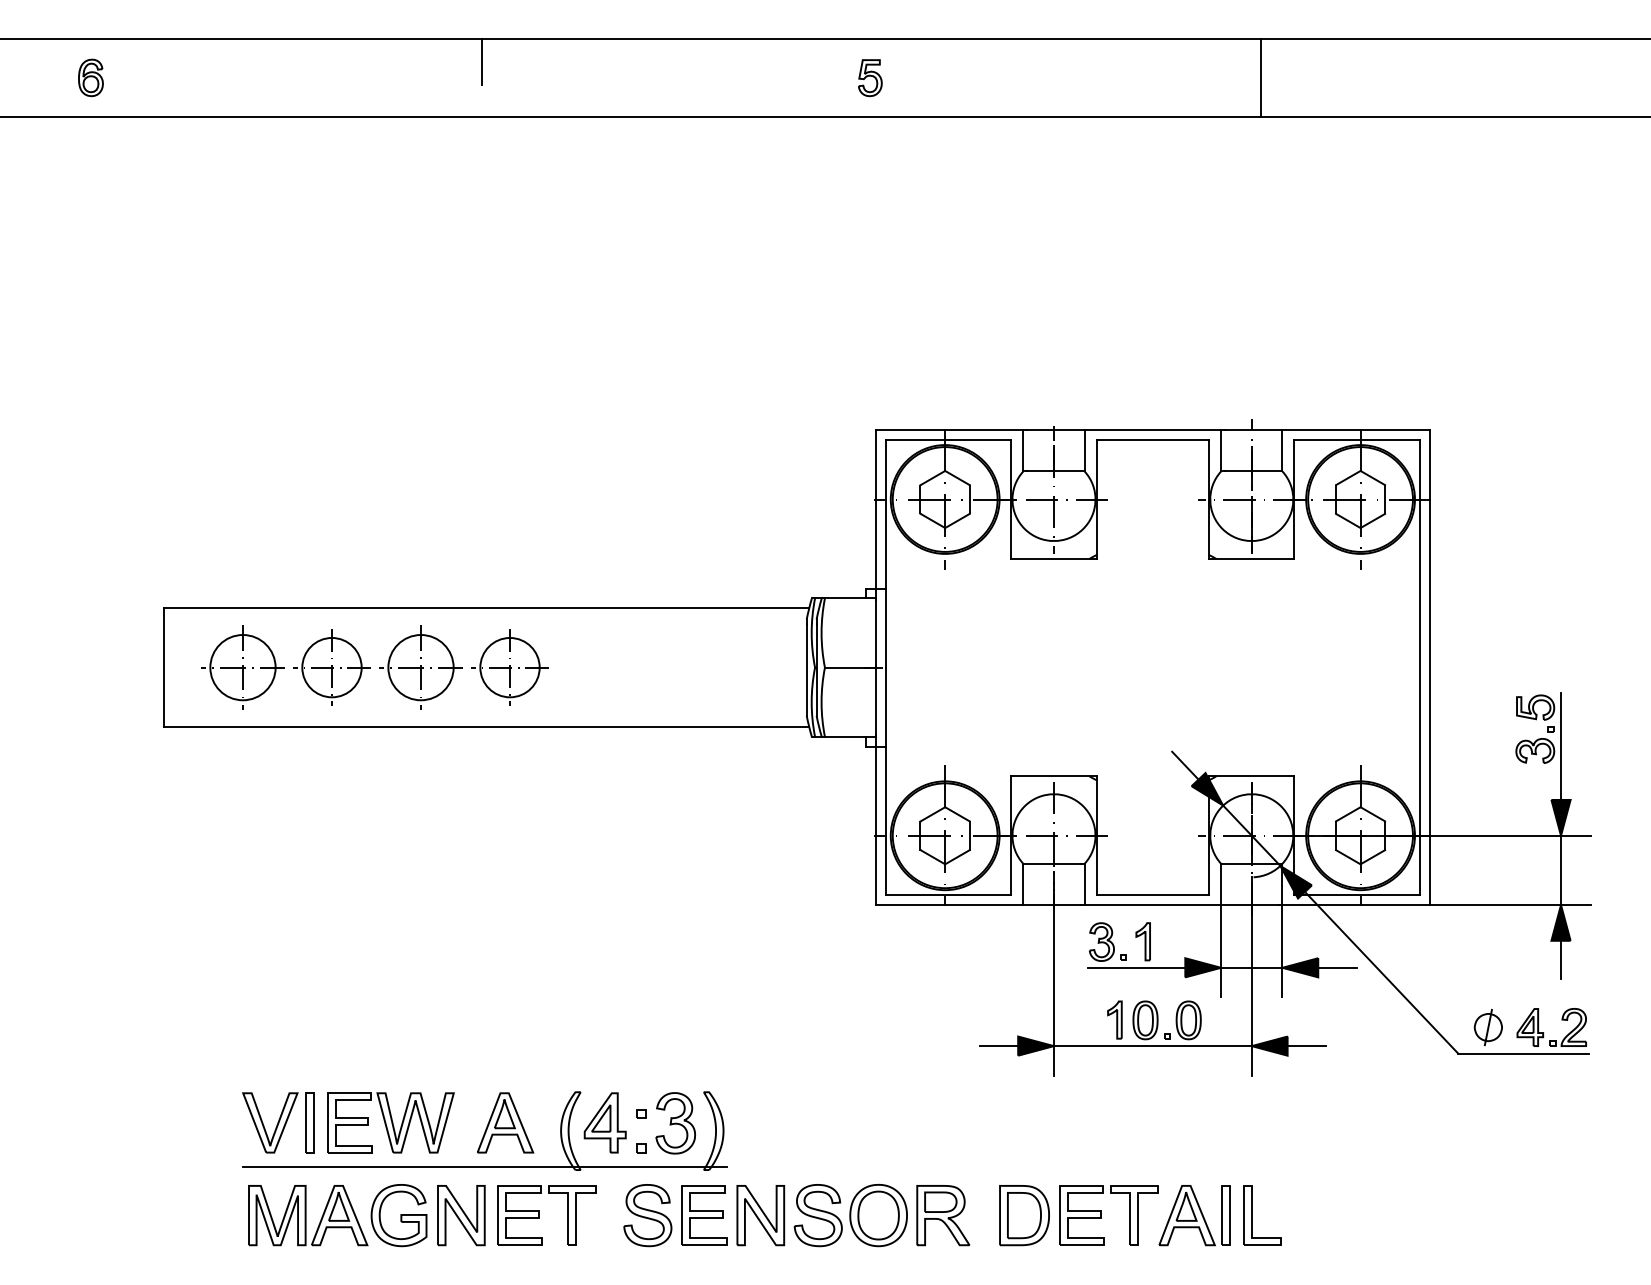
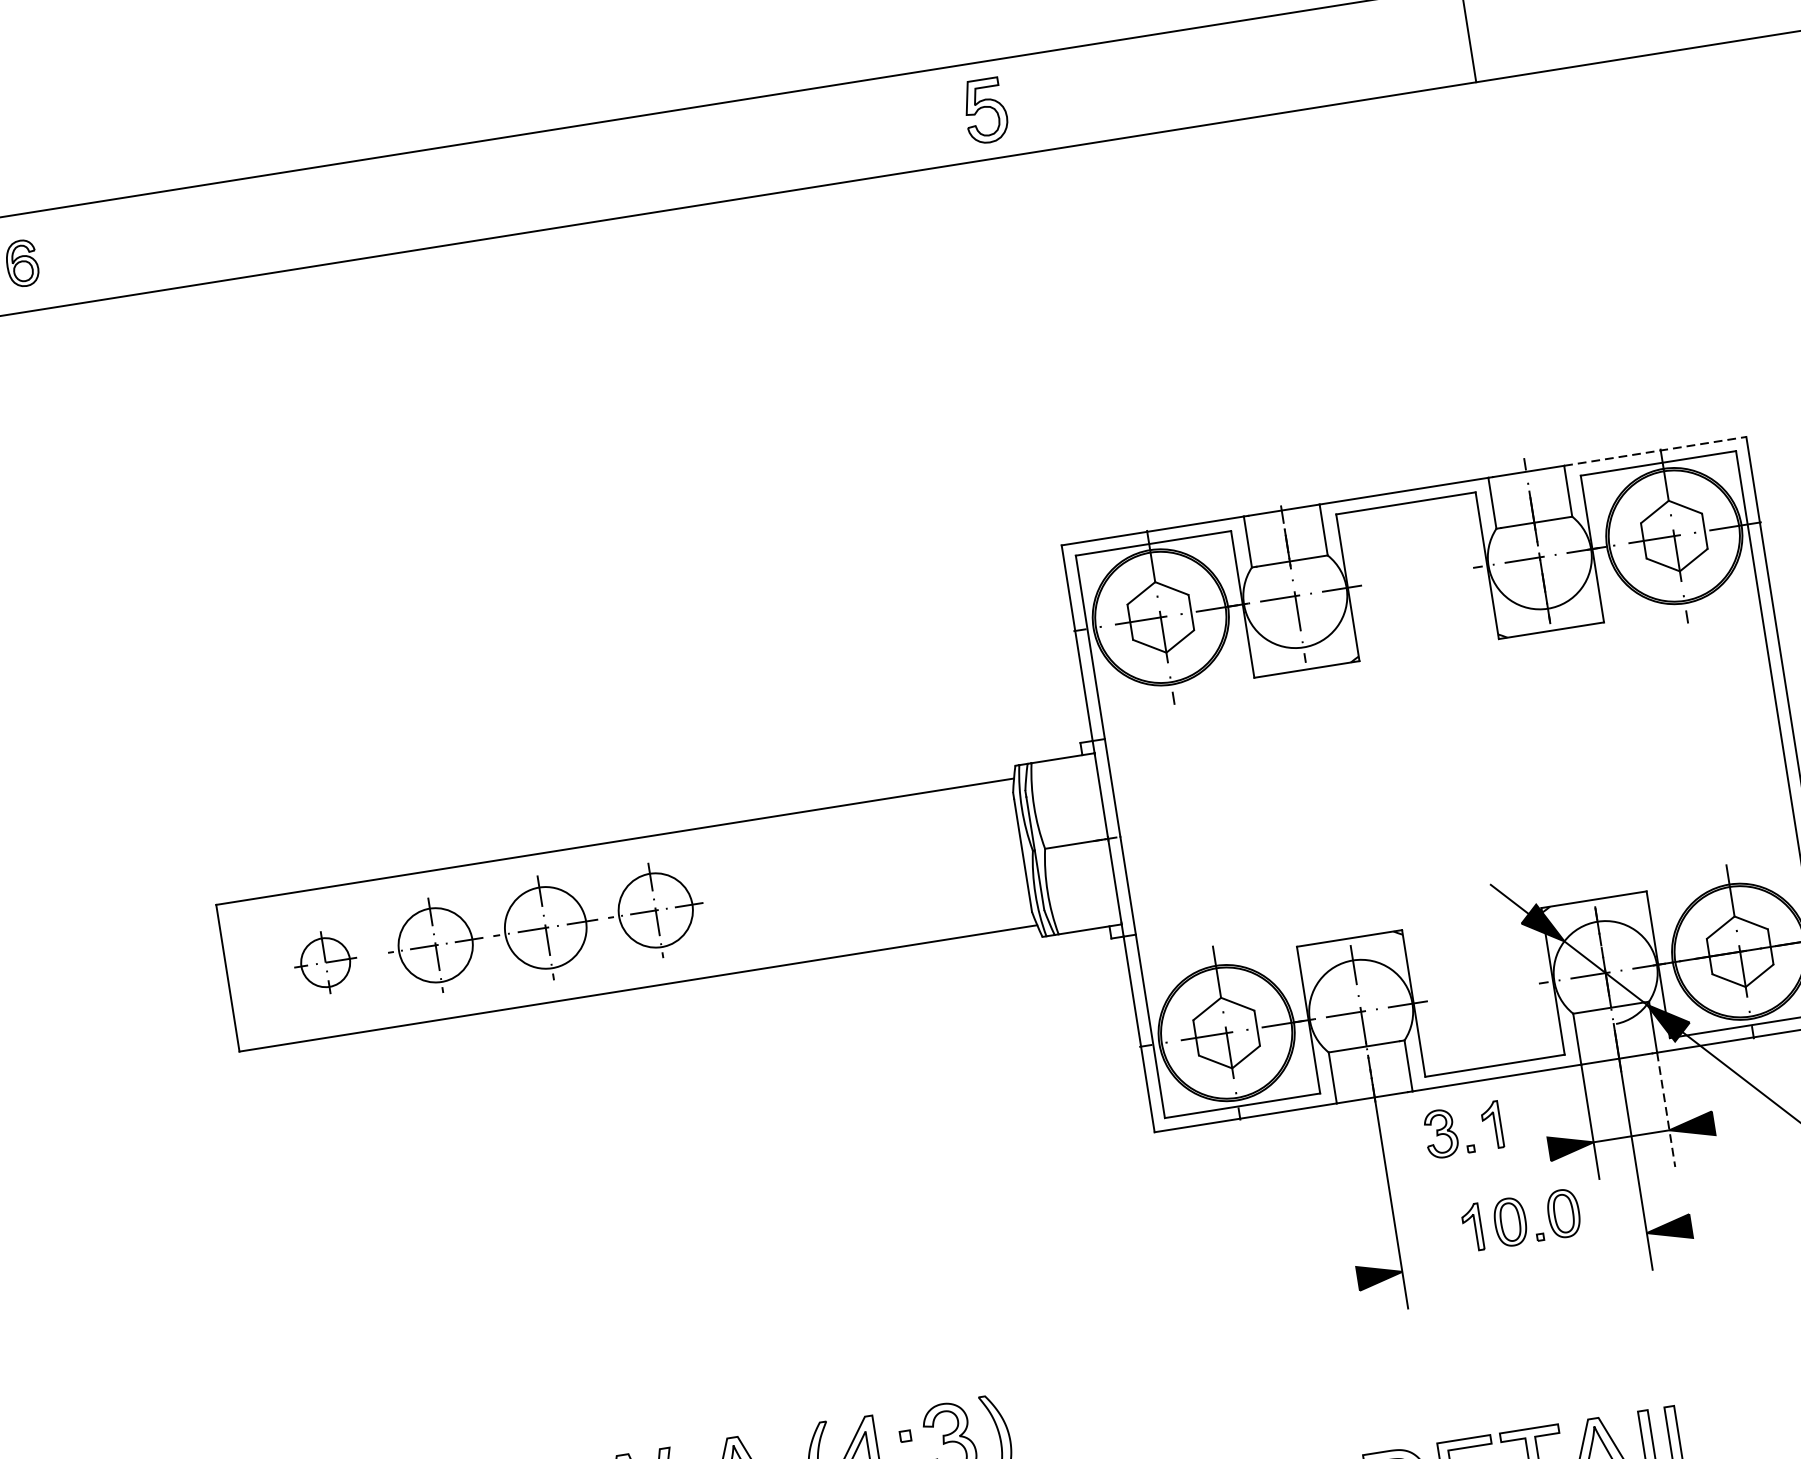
line: (482, 61) -> (503, 166), removed
part: (870, 78) -> (986, 111), size x1.4
line: (1356, 430) -> (1655, 451), solid -> dashed
part: (242, 667) -> (325, 962), size x0.6
line: (1282, 951) -> (1666, 1110), solid -> dashed
line: (1136, 967) -> (1488, 1158), removed
line: (1337, 967) -> (1737, 1119), removed
line: (998, 1046) -> (1333, 1283), removed
line: (1152, 1046) -> (1524, 1253), removed
line: (1306, 1046) -> (1714, 1222), removed

